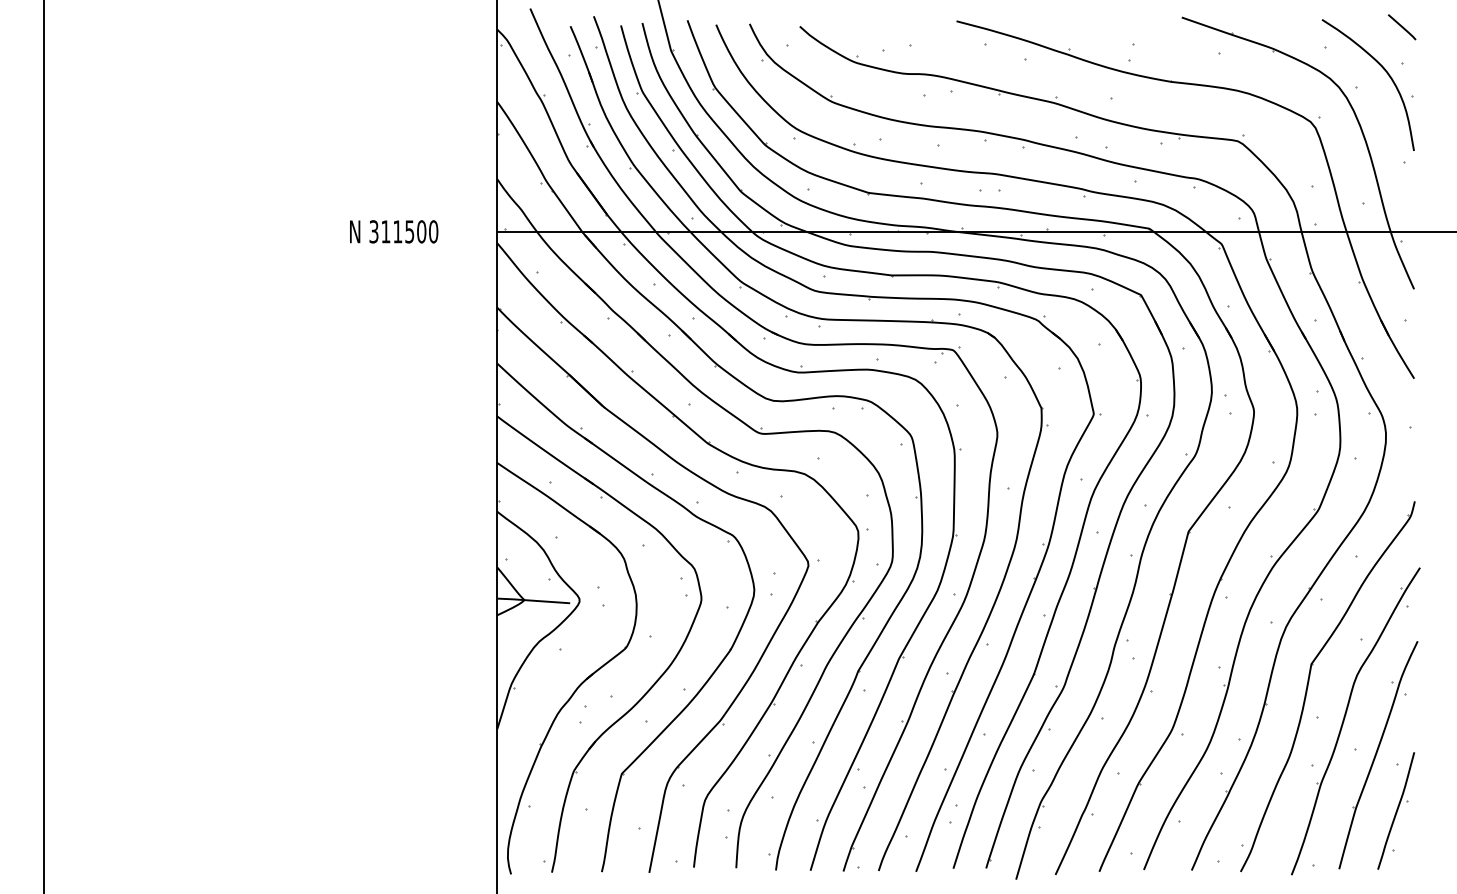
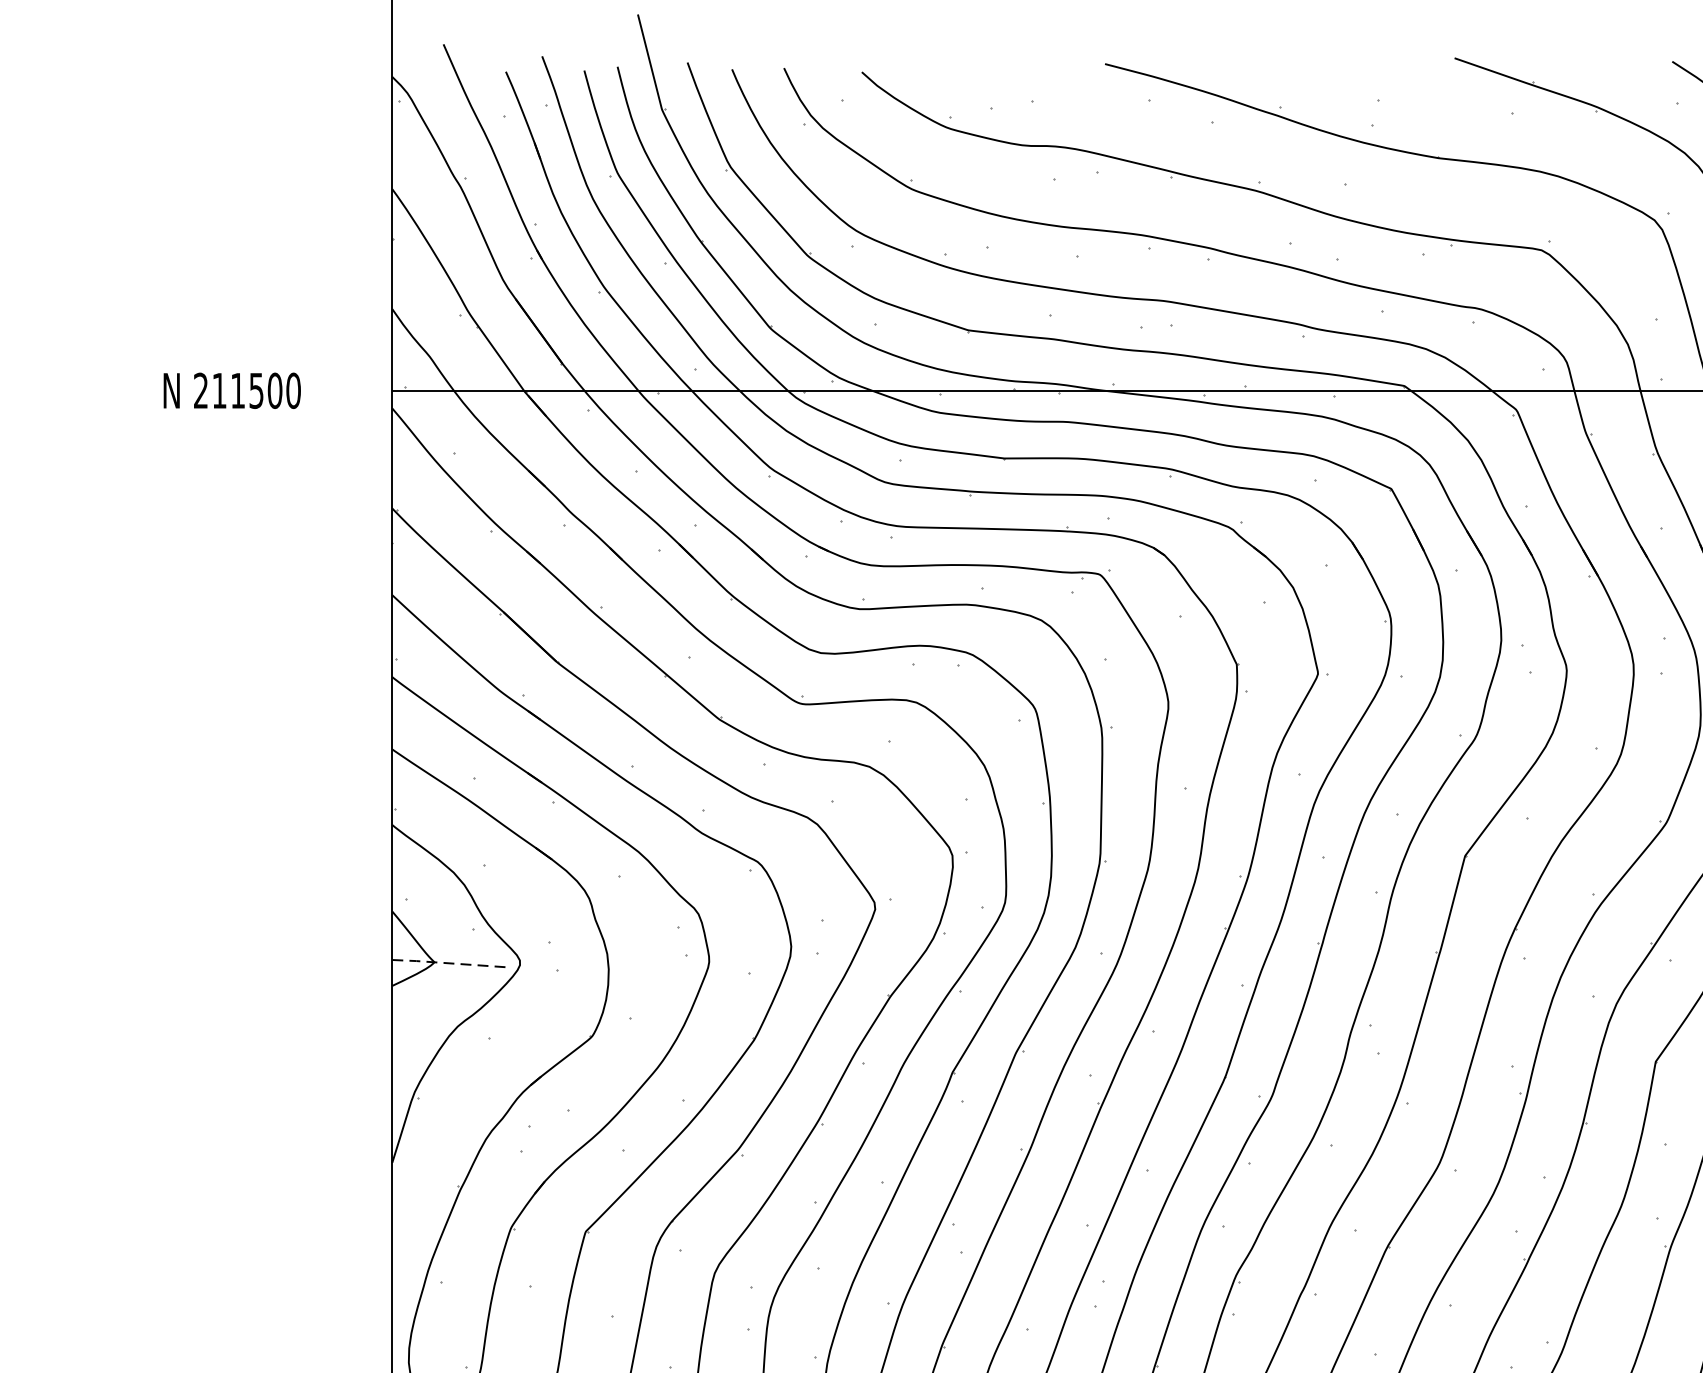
text: (373, 231) -> (200, 390), 311500 -> 211500
line: (532, 600) -> (447, 962), solid -> dashed

